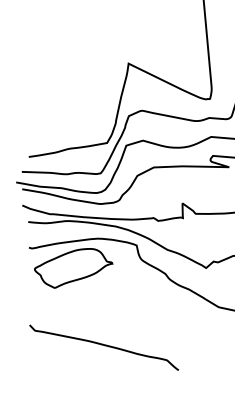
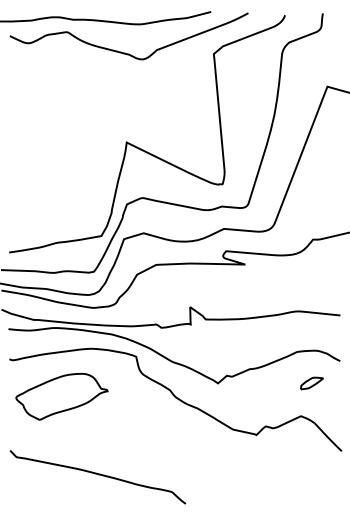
part: (73, 268) -> (61, 396), moved

